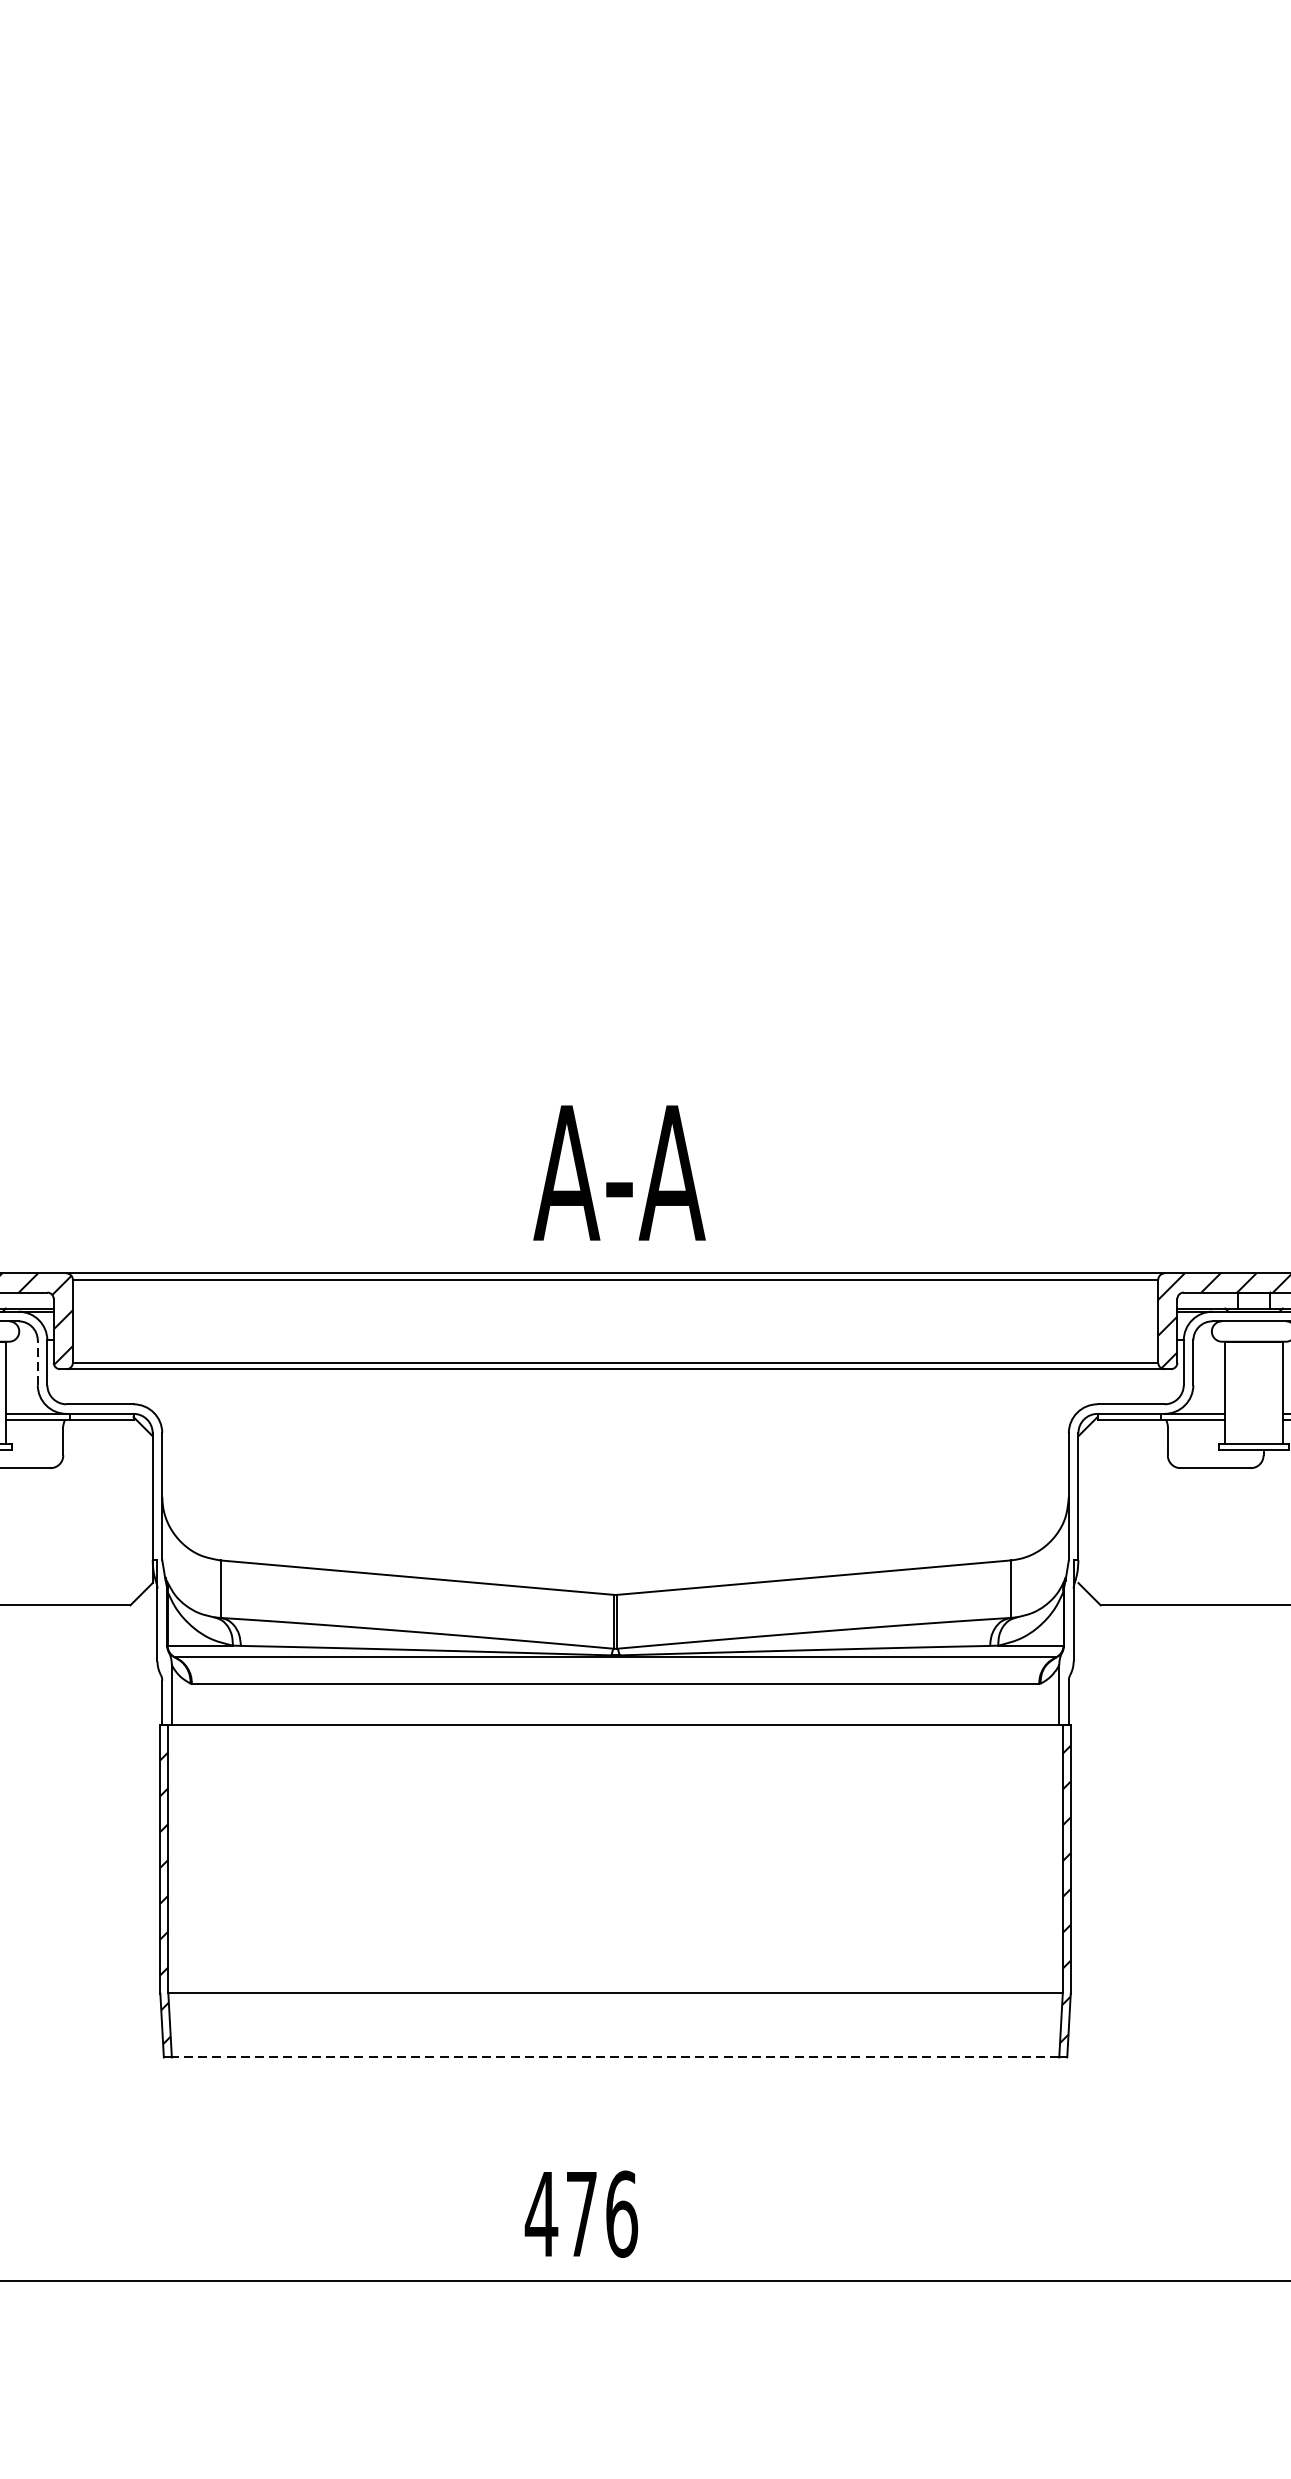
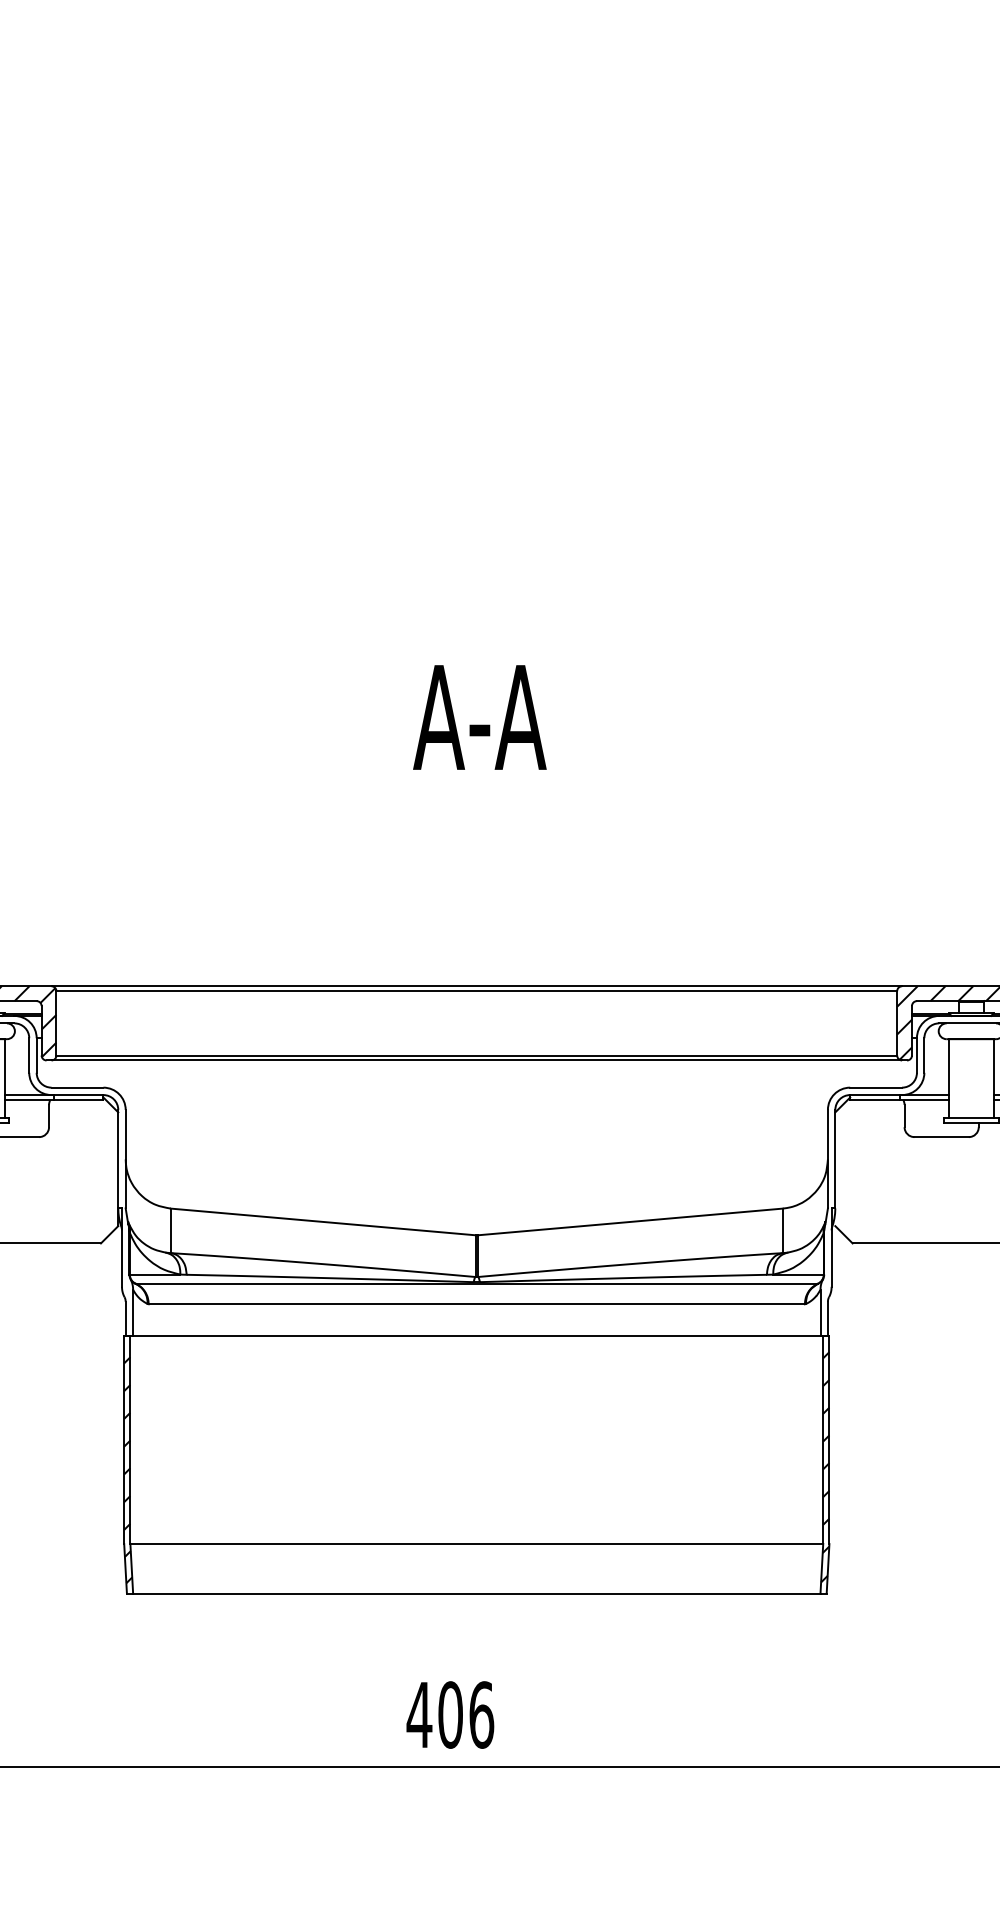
text: (619, 1173) -> (479, 717), moved
line: (38, 1362) -> (29, 1055), dashed -> solid
line: (615, 2057) -> (476, 1593), dashed -> solid
text: (581, 2213) -> (450, 1714), 476 -> 406

